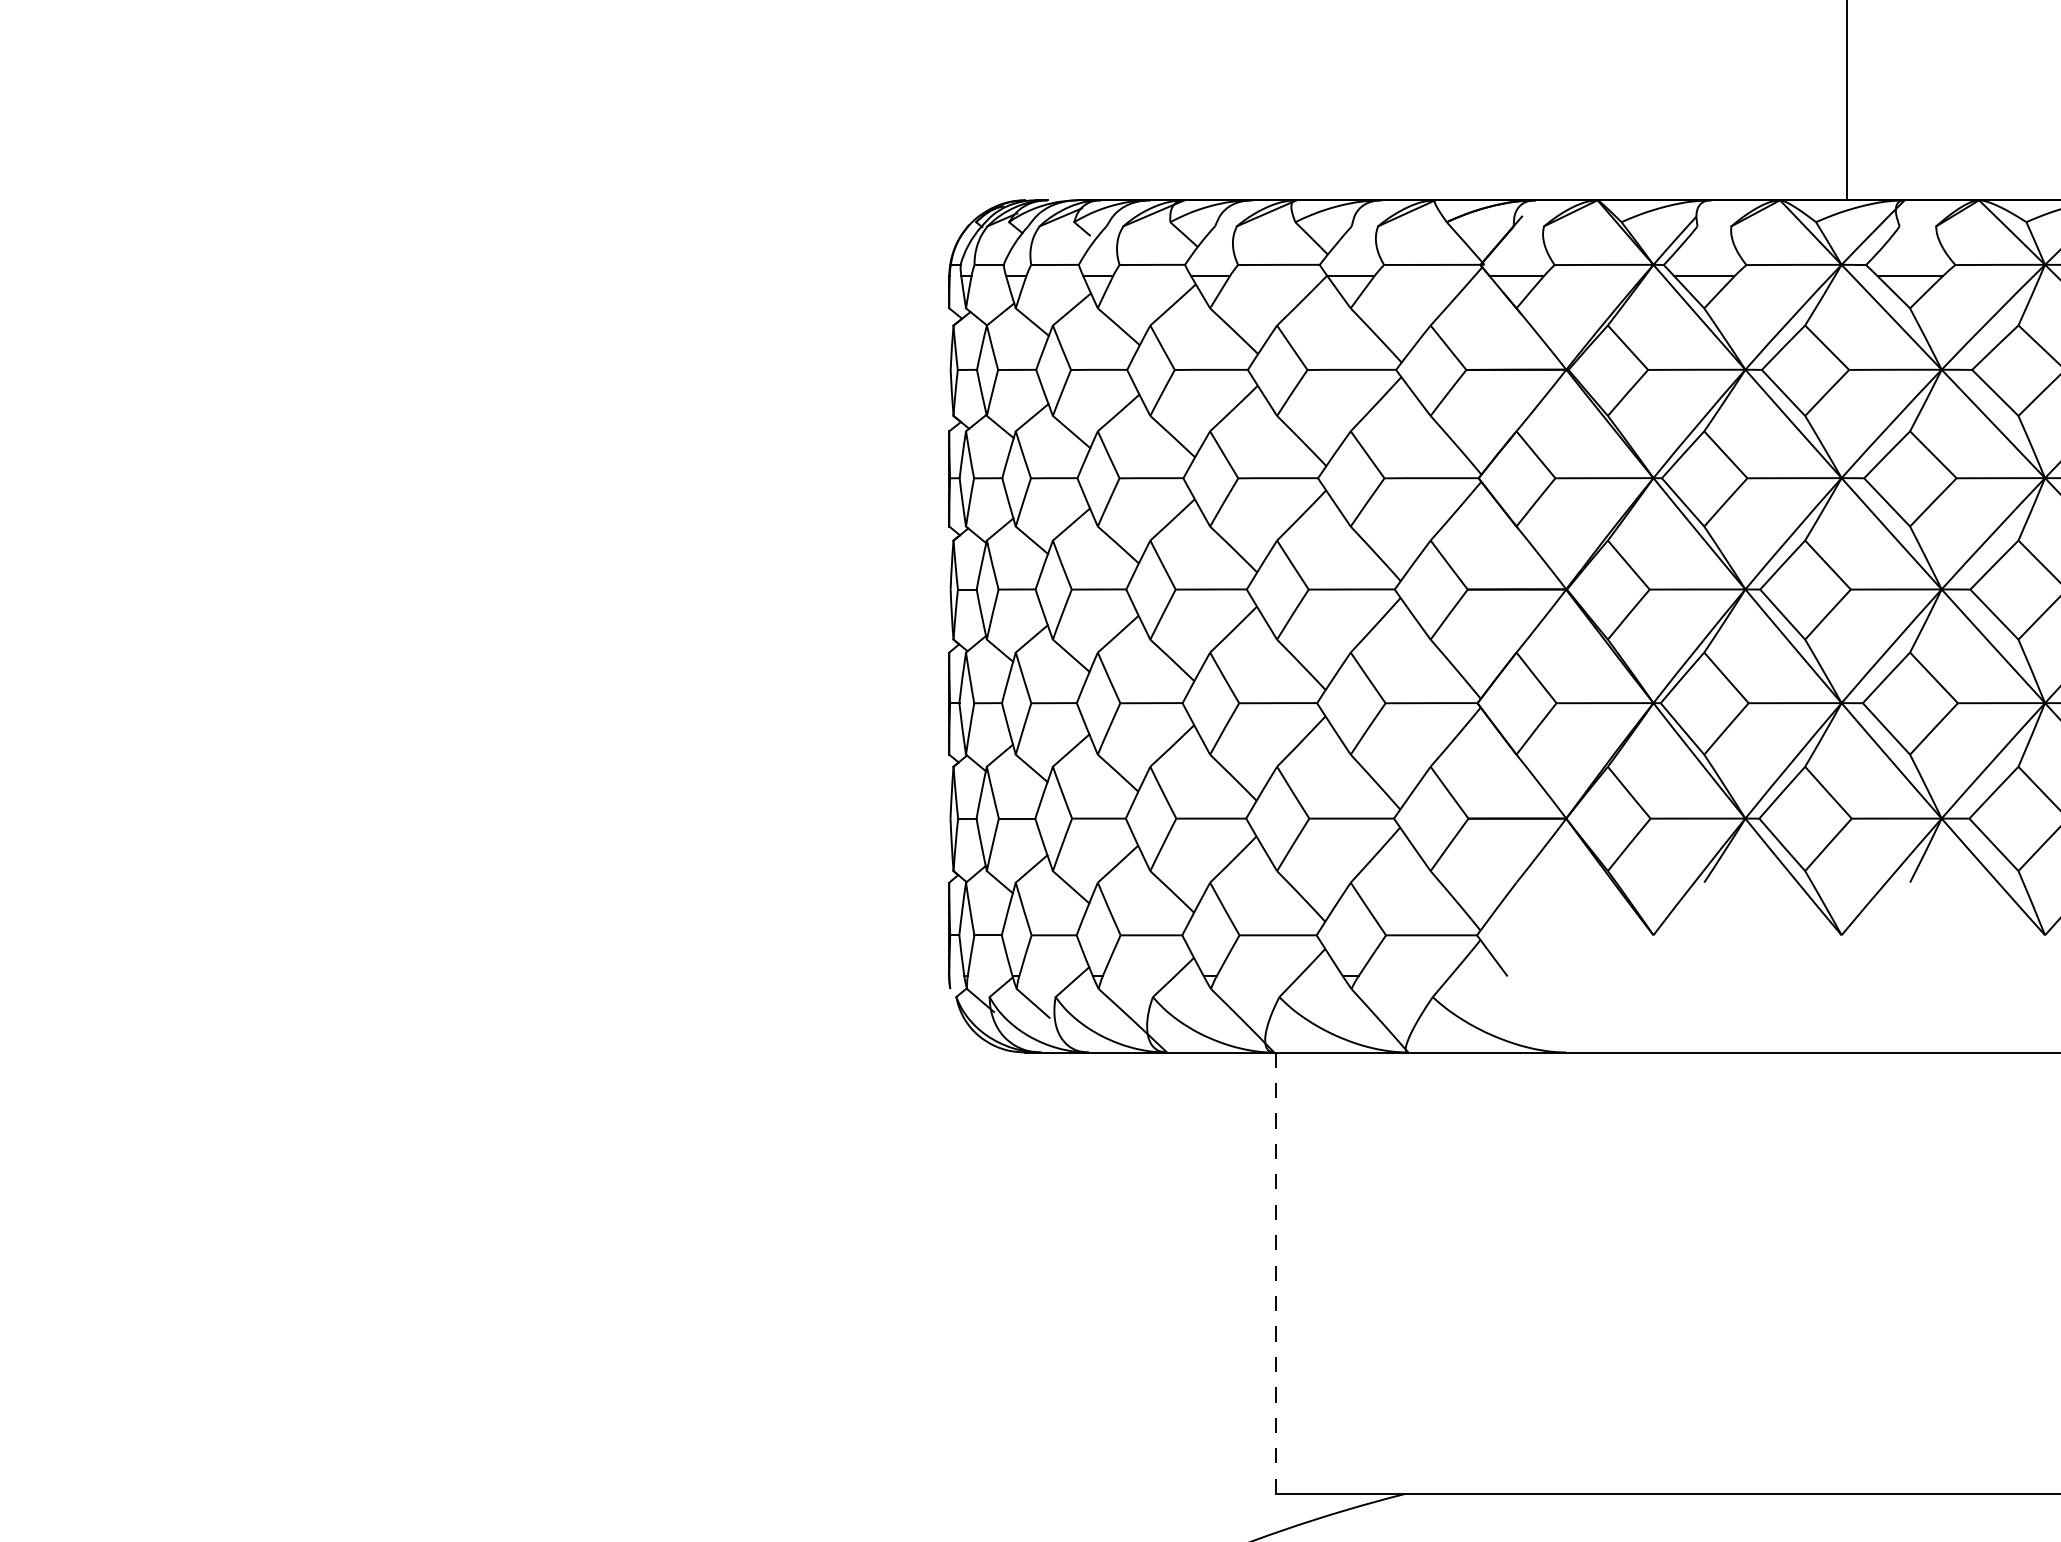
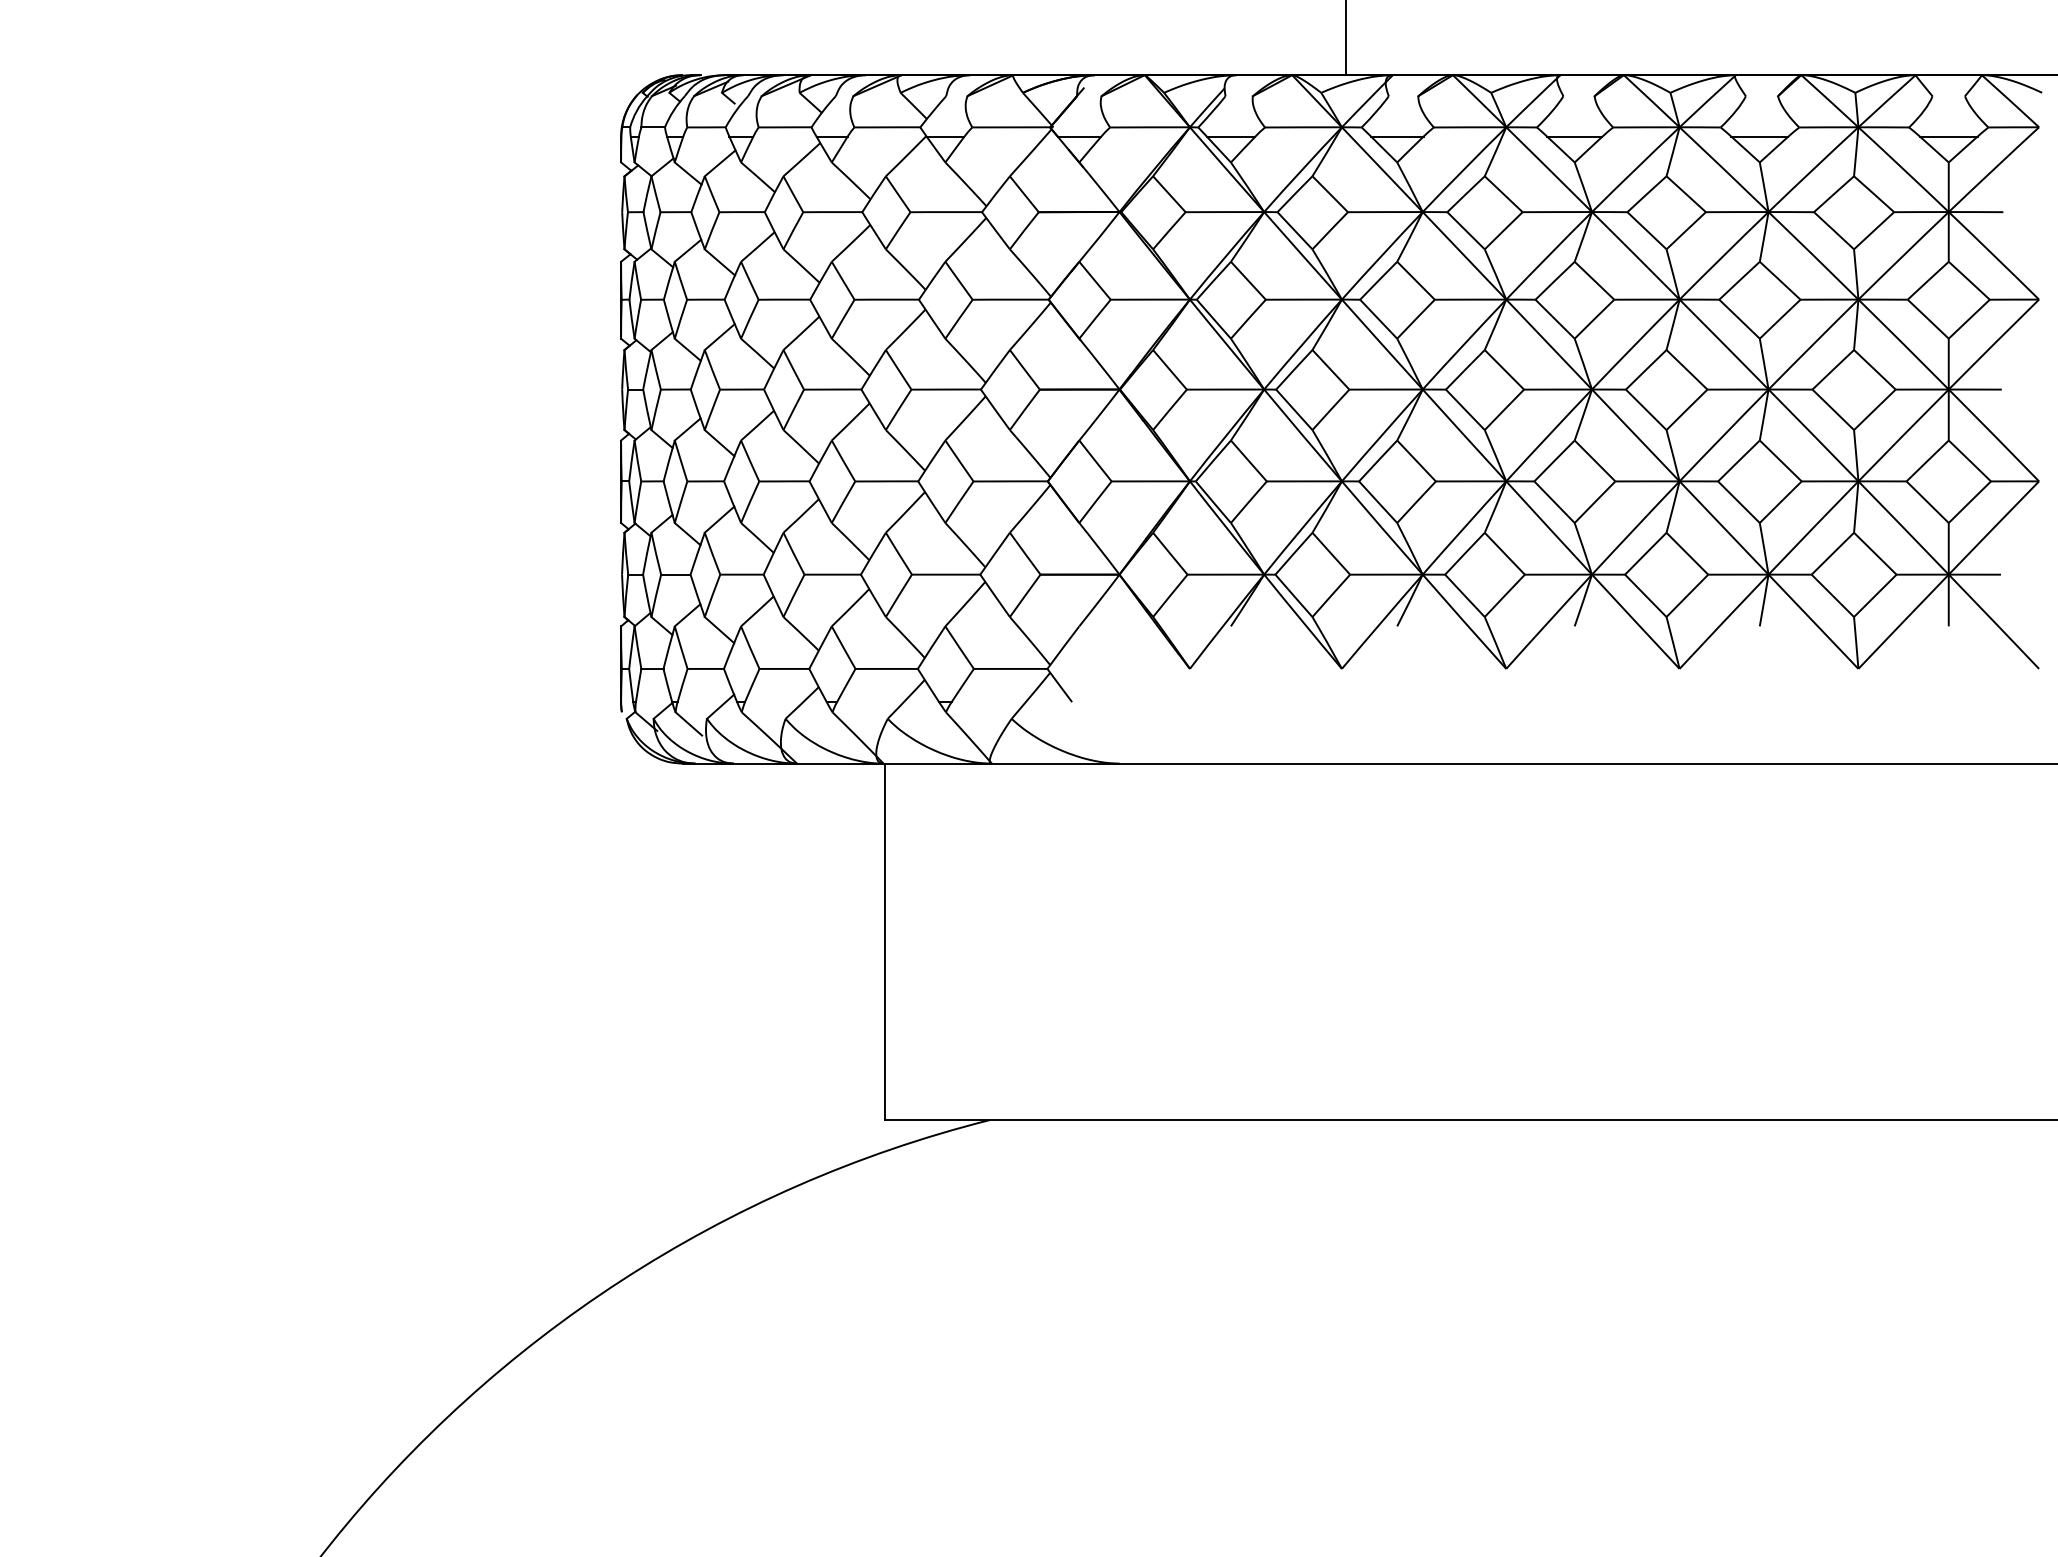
line: (1276, 1272) -> (885, 941), dashed -> solid

